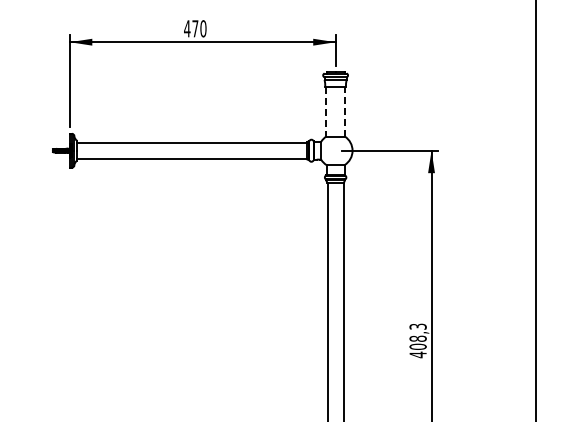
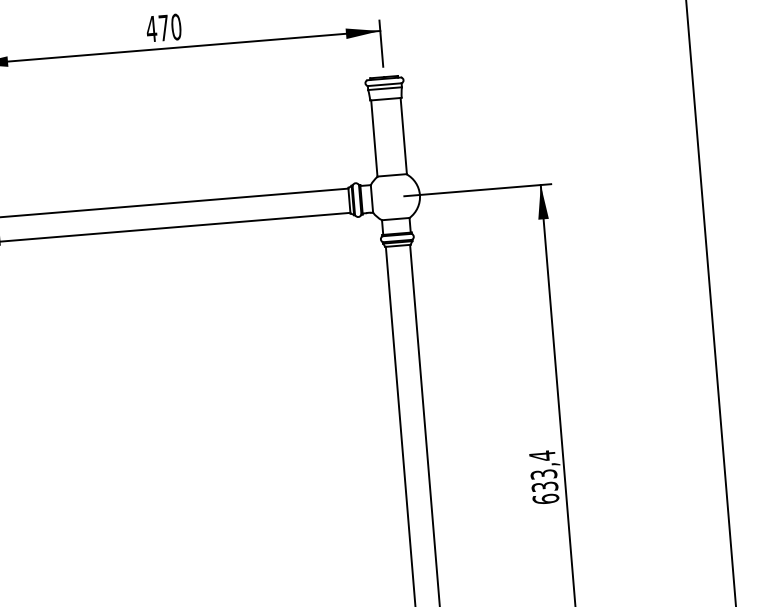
line: (326, 111) -> (375, 138), dashed -> solid
line: (345, 111) -> (404, 135), dashed -> solid
text: (417, 340) -> (543, 477), 408,3 -> 633,4

